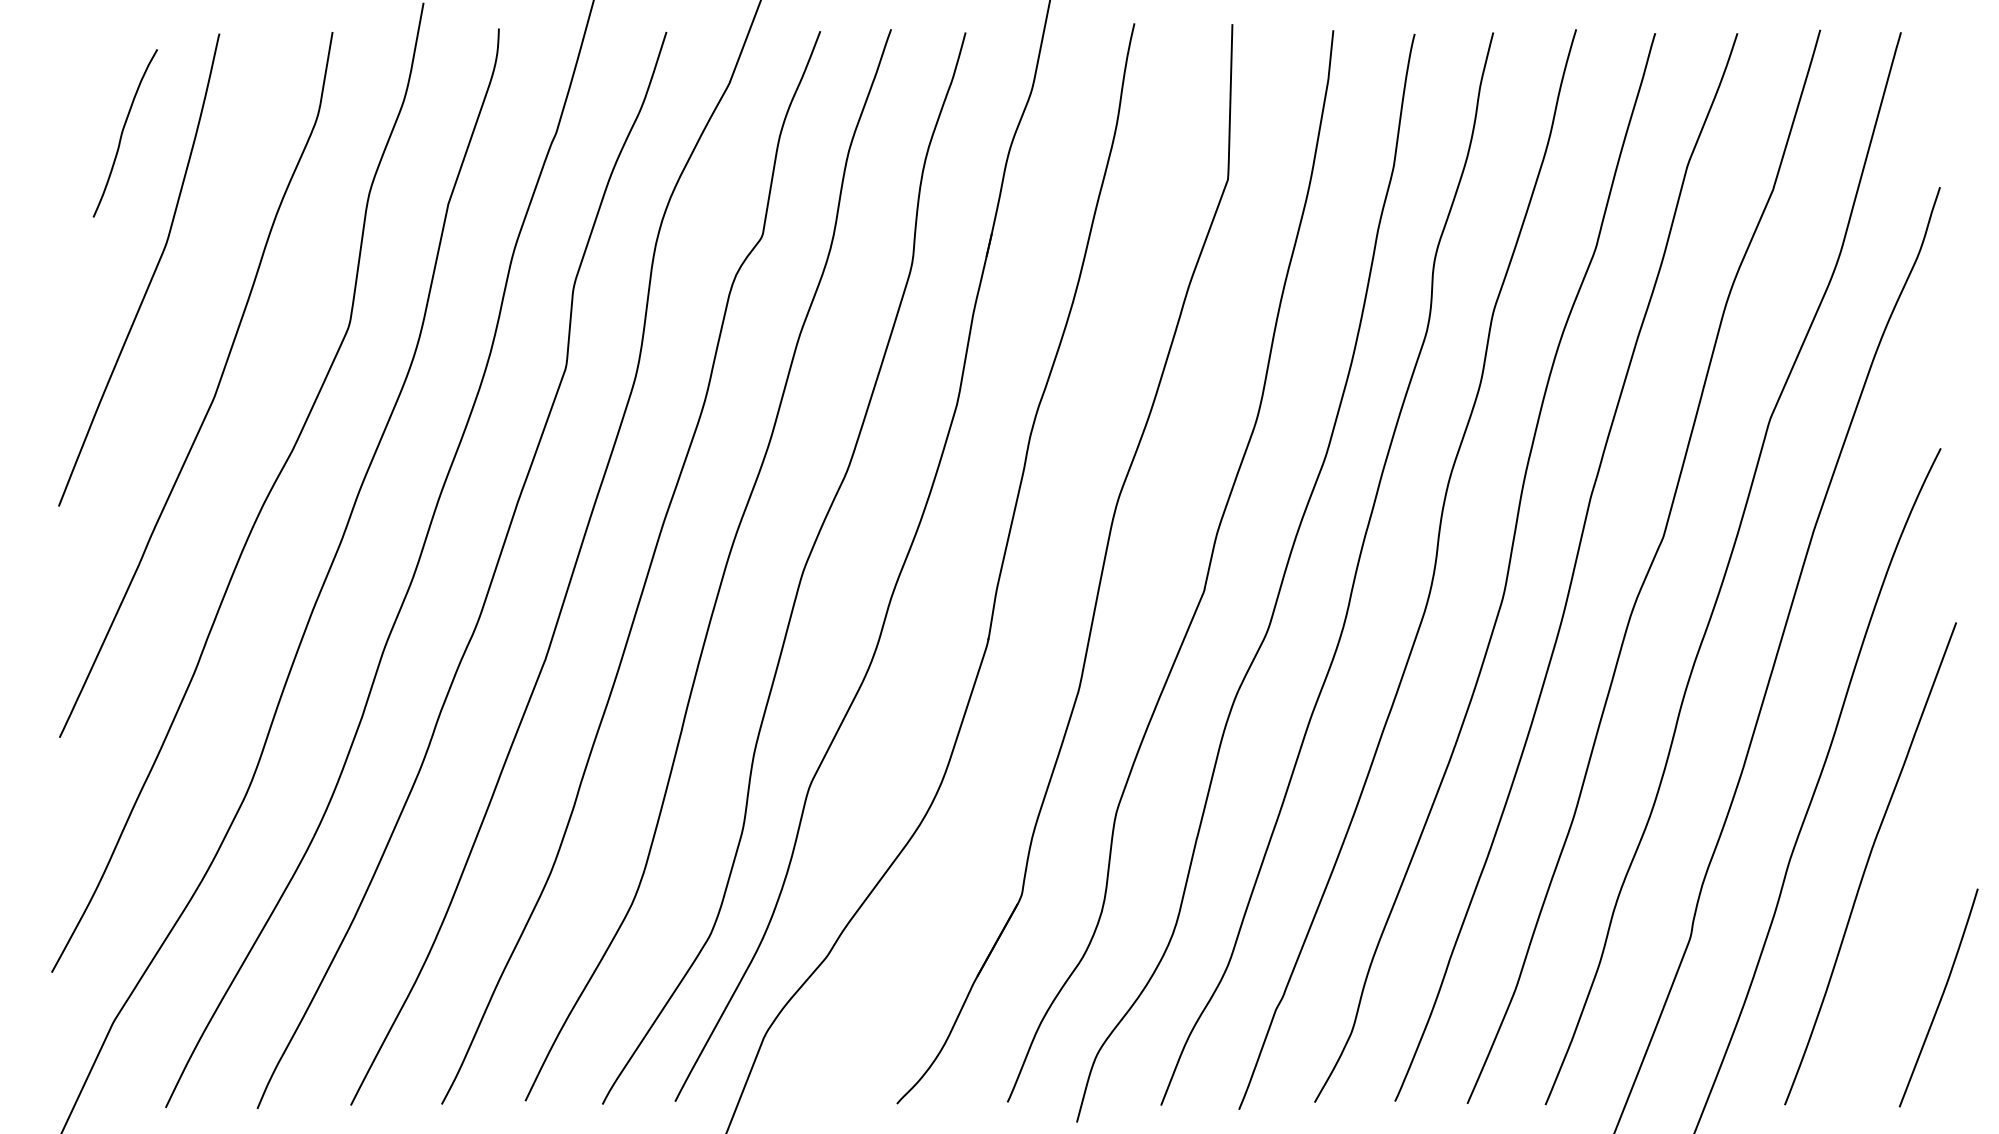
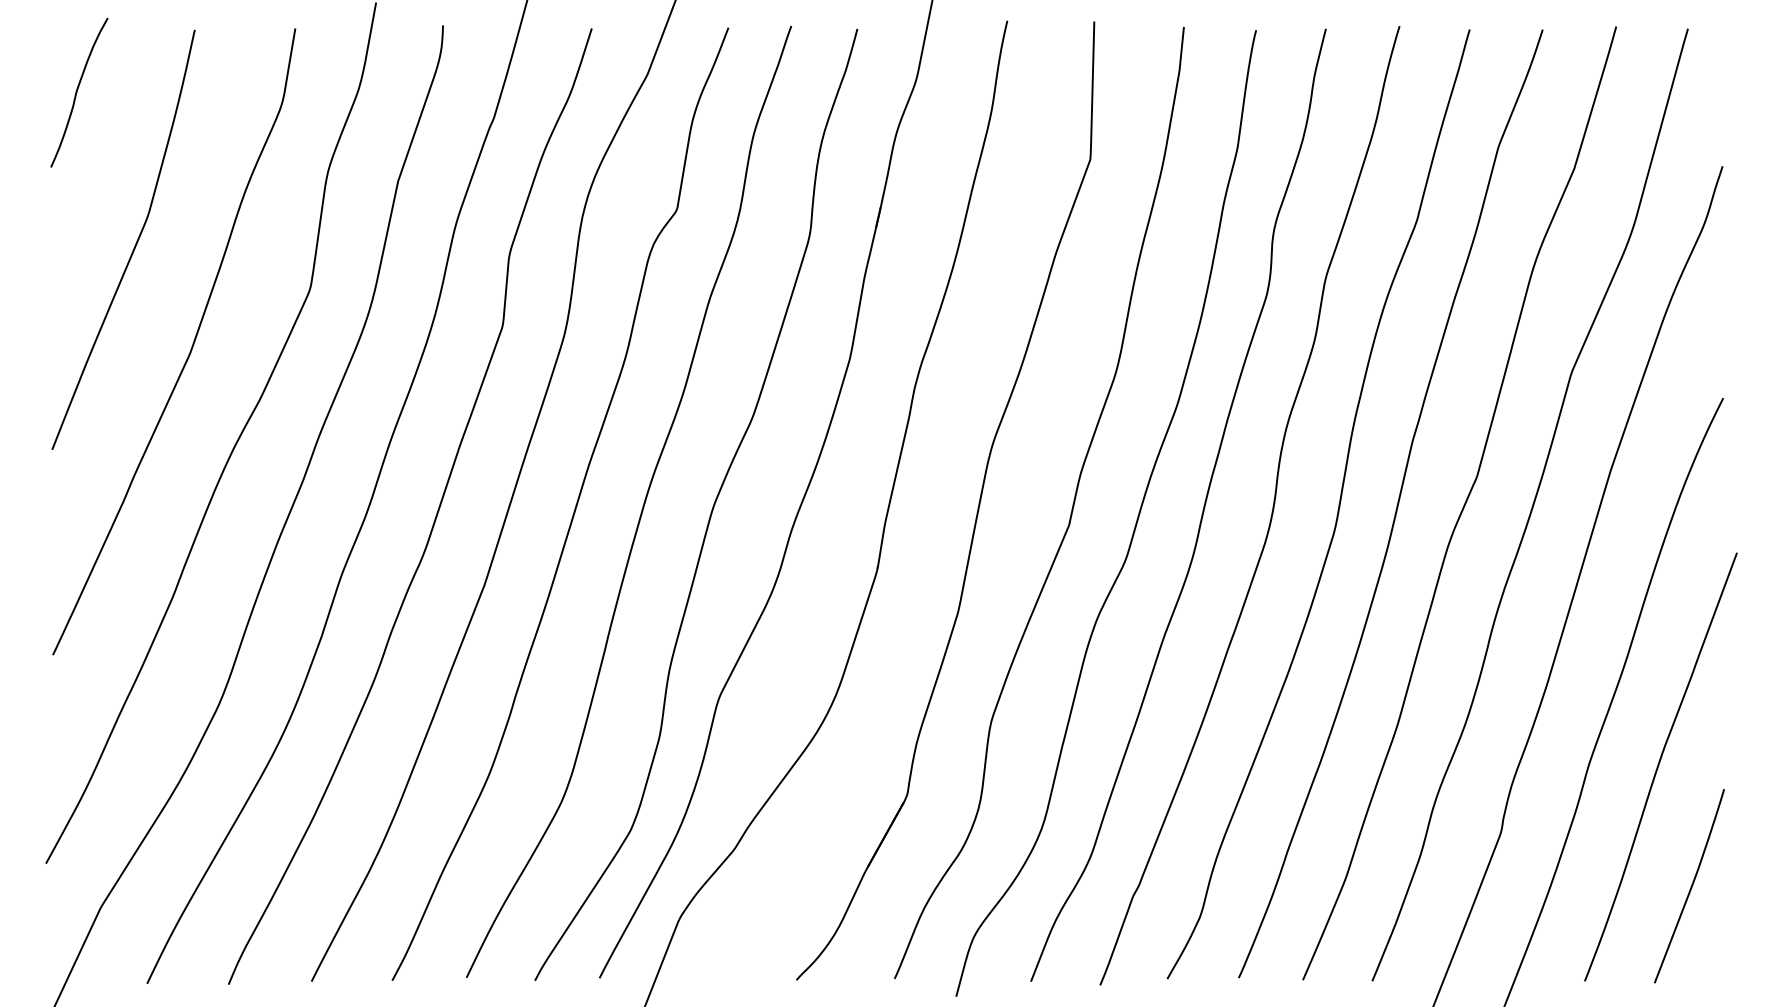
curve: (123, 132) -> (77, 91), moved
curve: (1940, 997) -> (1691, 885), moved

